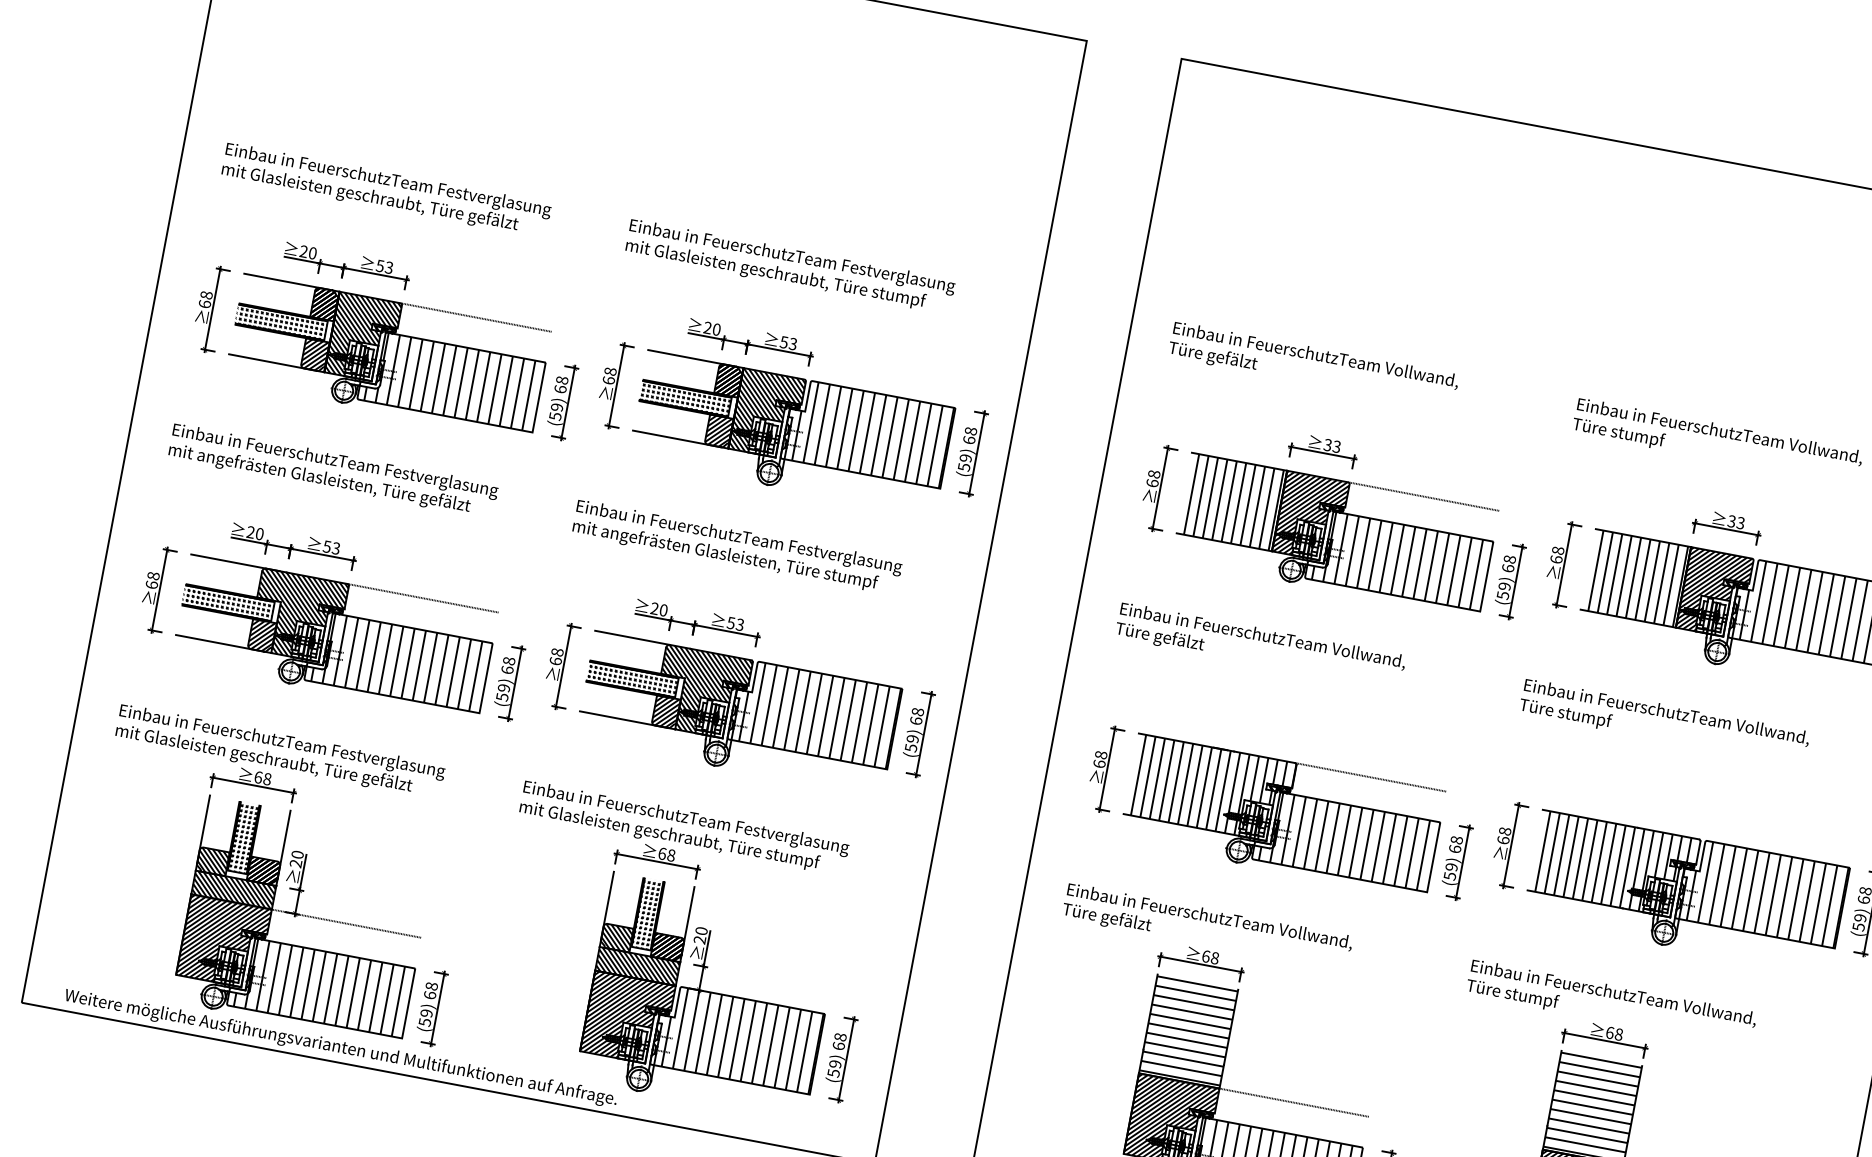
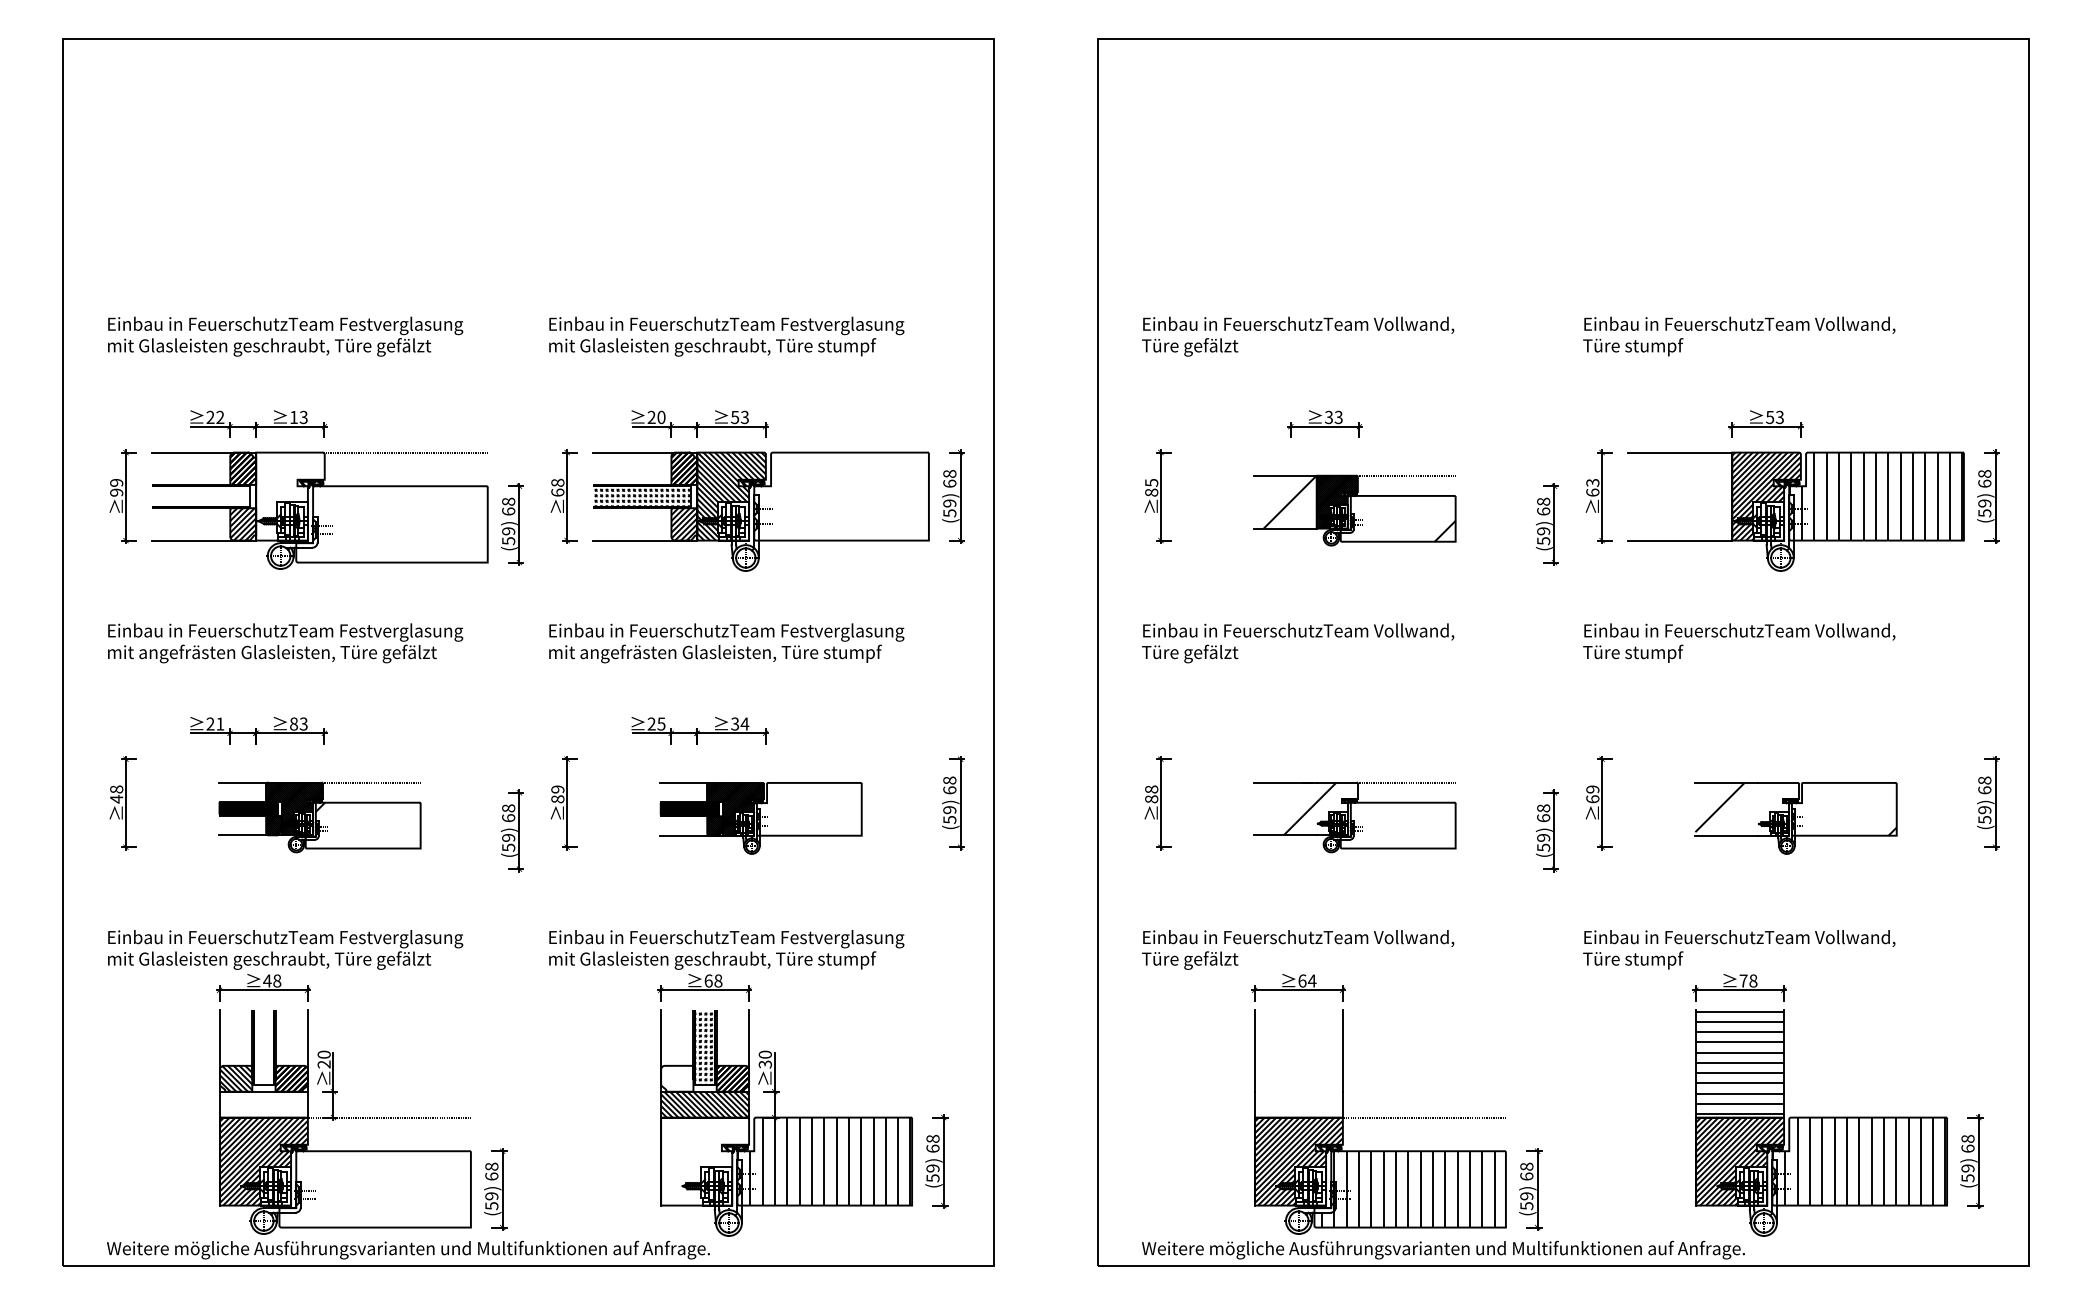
text: (312, 253) -> (220, 417), 20 -> 22
text: (379, 266) -> (293, 417), 53 -> 13
text: (205, 299) -> (116, 487), 68 -> 99
hatch: (280, 323) -> (200, 497), removed
hatch: (363, 337) -> (290, 496), removed
hatch: (449, 380) -> (389, 524), removed
hatch: (866, 433) -> (840, 496), removed
text: (1153, 478) -> (1151, 487), 68 -> 85
text: (1732, 520) -> (1770, 416), 33 -> 53
text: (260, 533) -> (220, 723), 20 -> 21
part: (1335, 534) -> (1354, 510), size x0.6
text: (327, 546) -> (294, 723), 53 -> 83
text: (1557, 550) -> (1592, 482), 68 -> 63
hatch: (1637, 578) -> (1682, 496), removed
text: (151, 585) -> (116, 799), 68 -> 48
text: (663, 609) -> (661, 723), 20 -> 25
text: (736, 623) -> (740, 723), 53 -> 34
part: (334, 636) -> (319, 817), size x0.6
text: (556, 656) -> (557, 794), 68 -> 89
part: (738, 713) -> (760, 818), size x0.6
text: (1099, 764) -> (1151, 799), 68 -> 88
text: (258, 777) -> (267, 980), 68 -> 48
part: (1282, 815) -> (1354, 817), size x0.6
text: (1504, 831) -> (1592, 789), 68 -> 69
hatch: (243, 837) -> (263, 1047), removed
hatch: (233, 889) -> (263, 1104), removed
part: (1685, 893) -> (1795, 818), size x0.6
hatch: (617, 937) -> (677, 1078), removed
text: (700, 940) -> (765, 1064), 20 -> 30
text: (1214, 957) -> (1311, 980), 68 -> 64
hatch: (319, 986) -> (373, 1189), removed
hatch: (628, 1018) -> (705, 1161), removed
hatch: (1188, 1030) -> (1298, 1062), removed
text: (1610, 1032) -> (1743, 980), 68 -> 78

